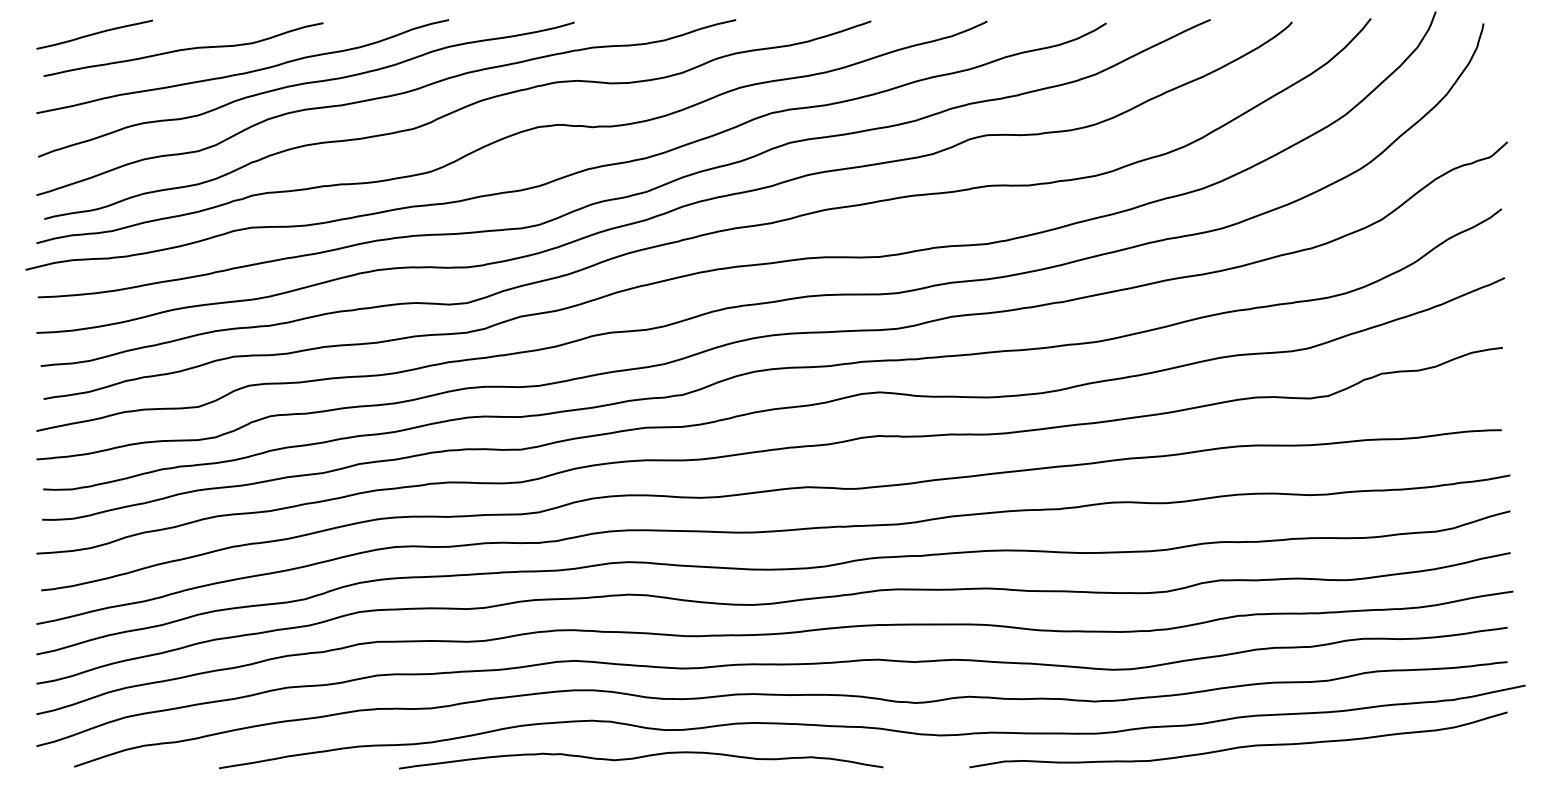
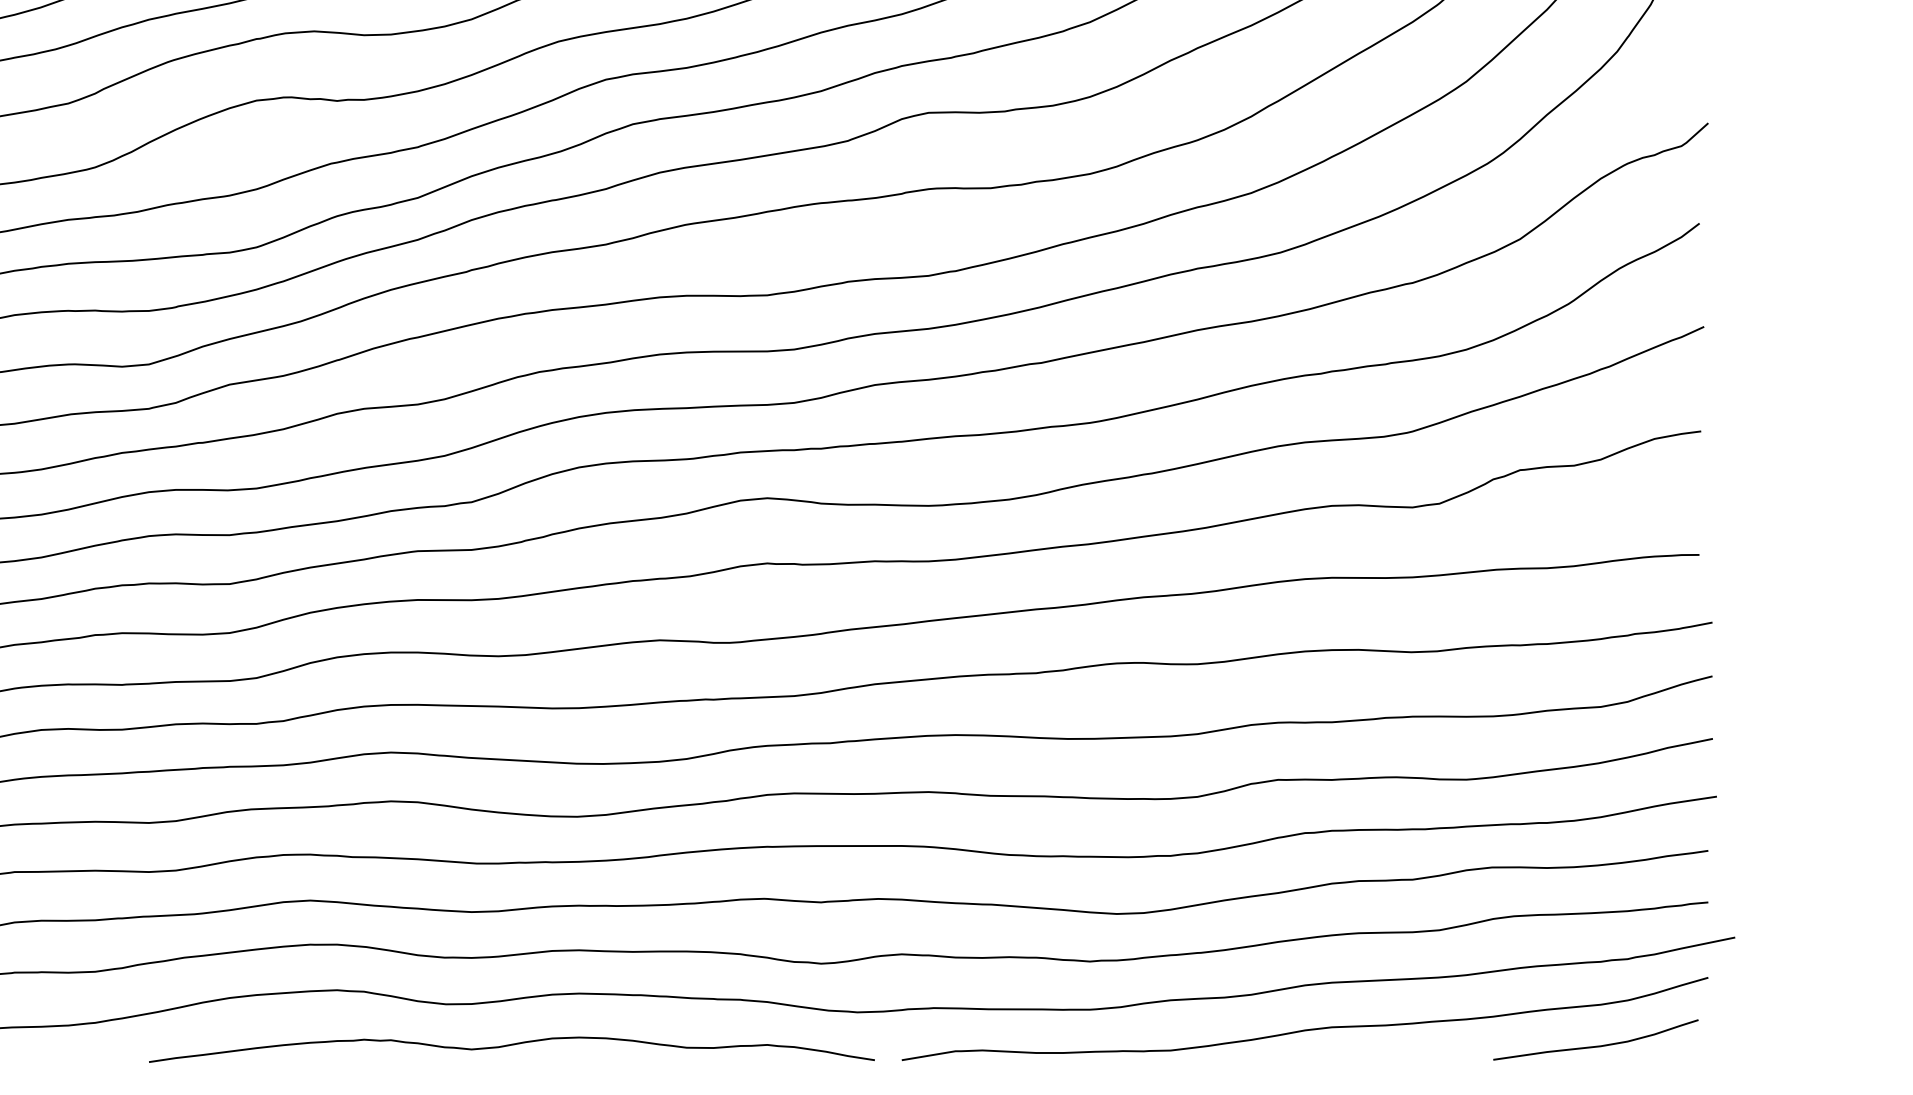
curve: (1432, 757) -> (1595, 1045), added
curve: (640, 758) -> (510, 1046), moved

